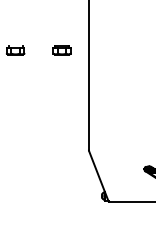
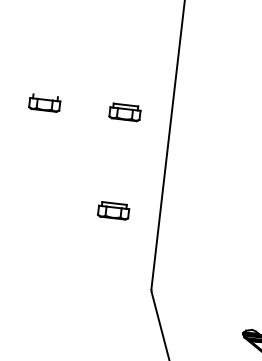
part: (61, 107) -> (112, 210), added

